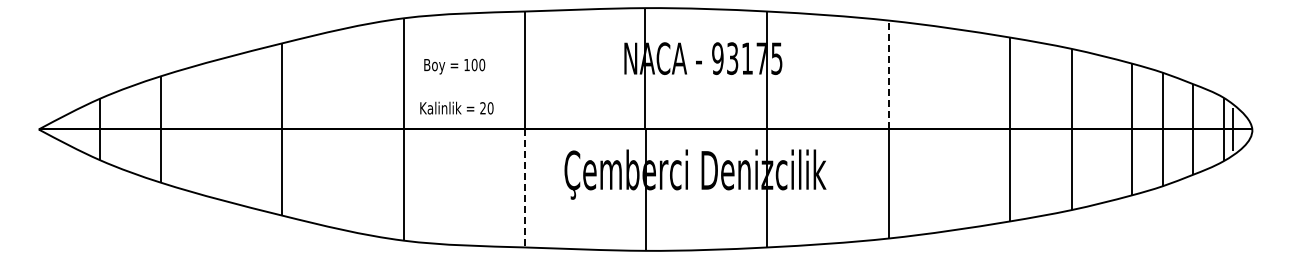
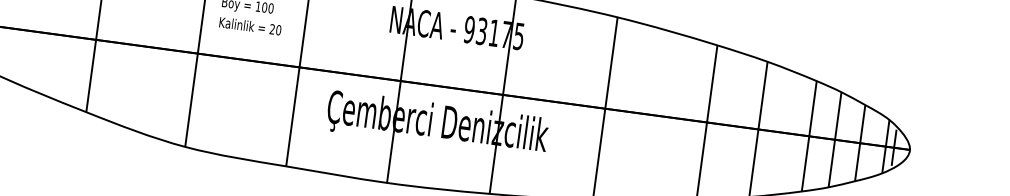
line: (889, 74) -> (611, 62), dashed -> solid
text: (456, 107) -> (250, 25), moved
line: (524, 188) -> (292, 116), dashed -> solid

